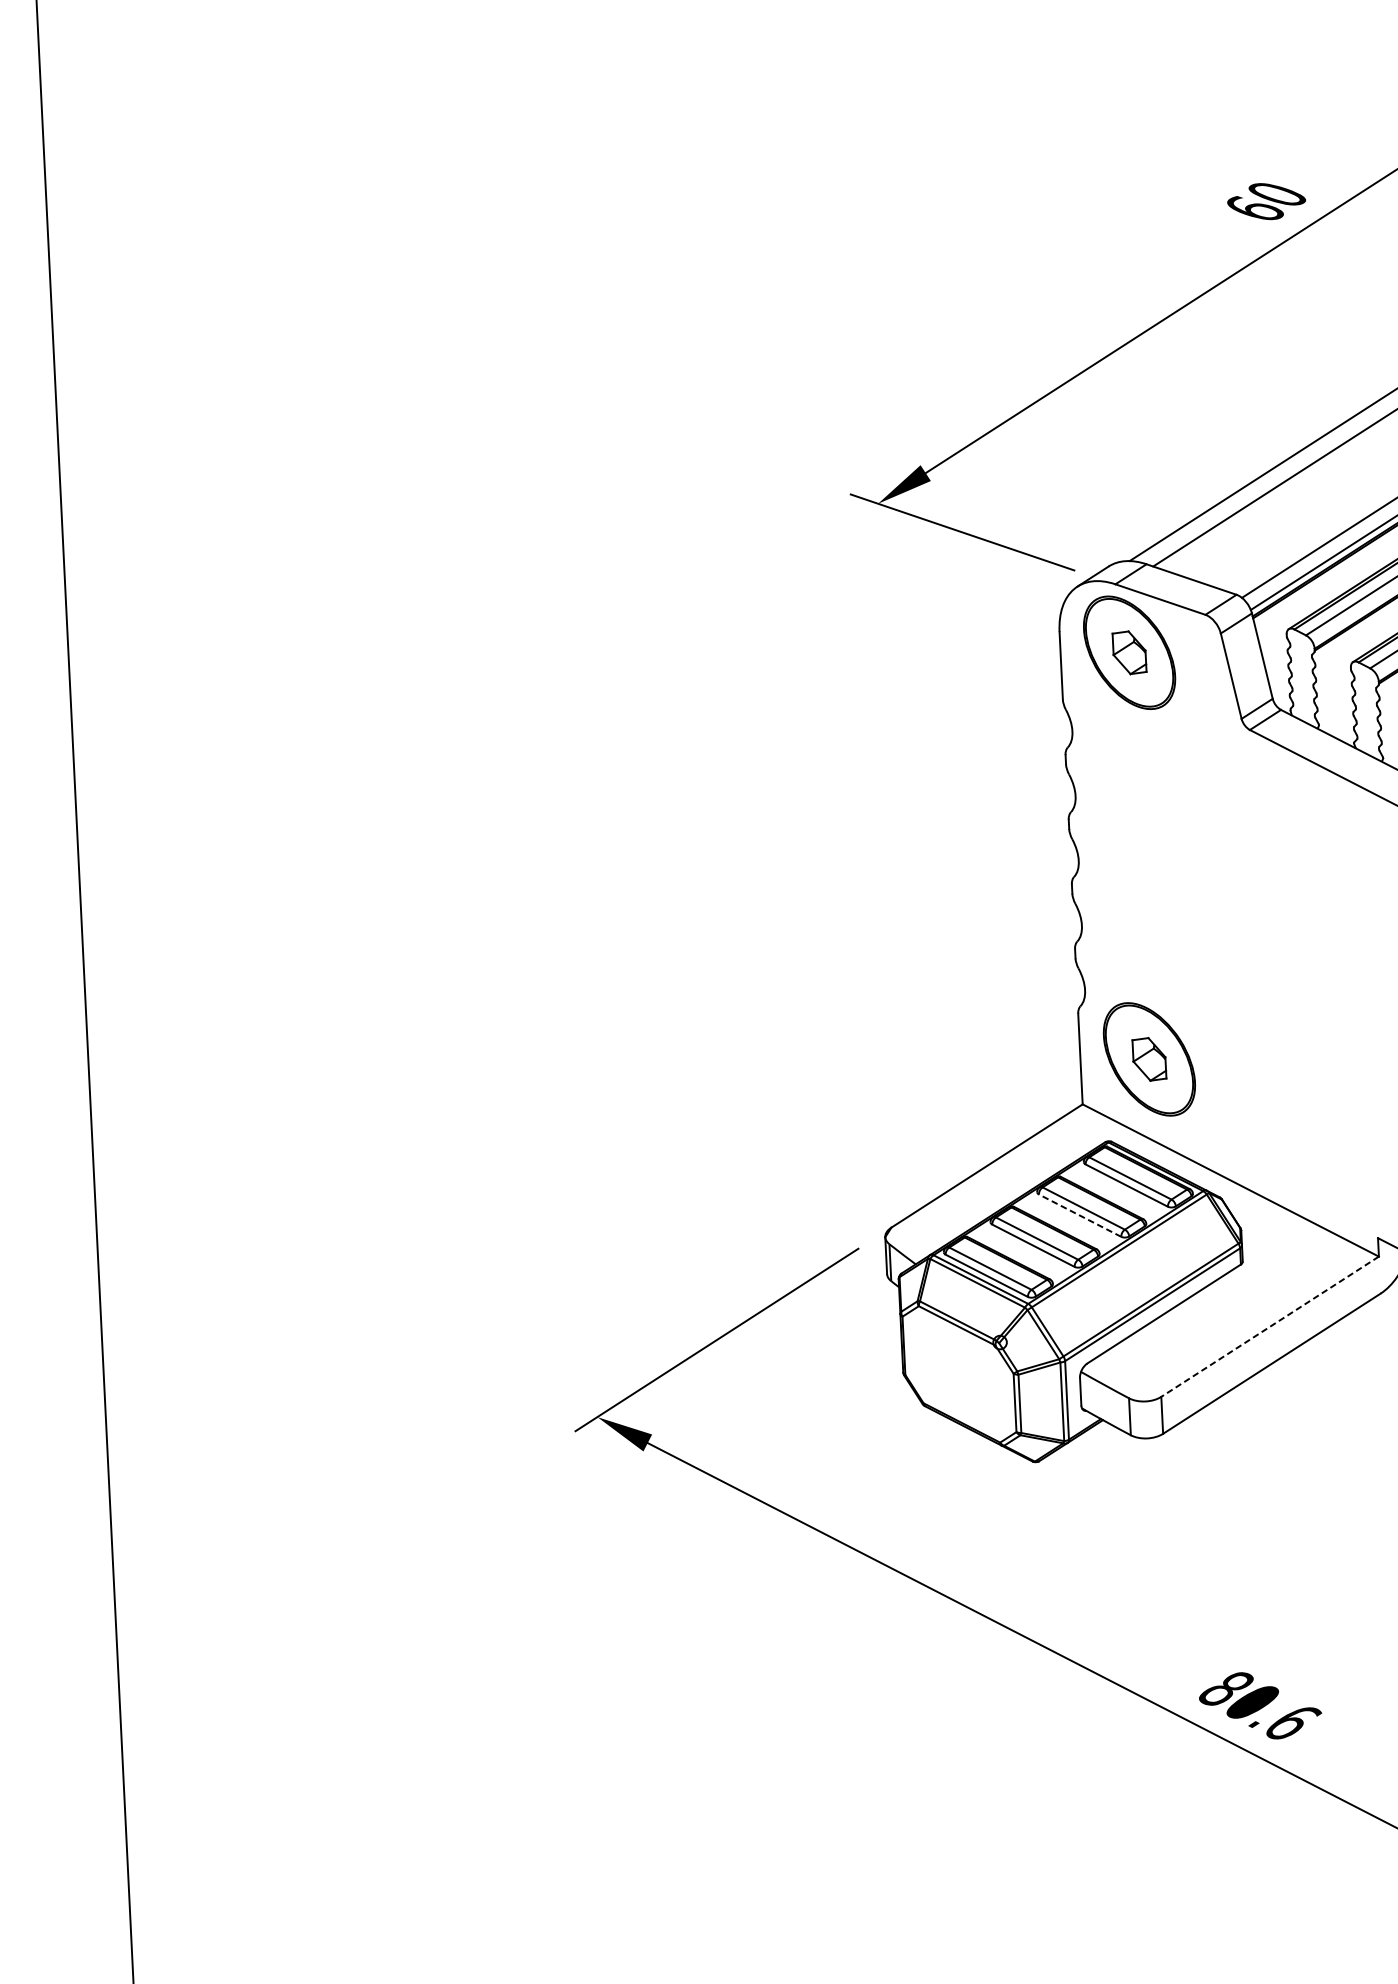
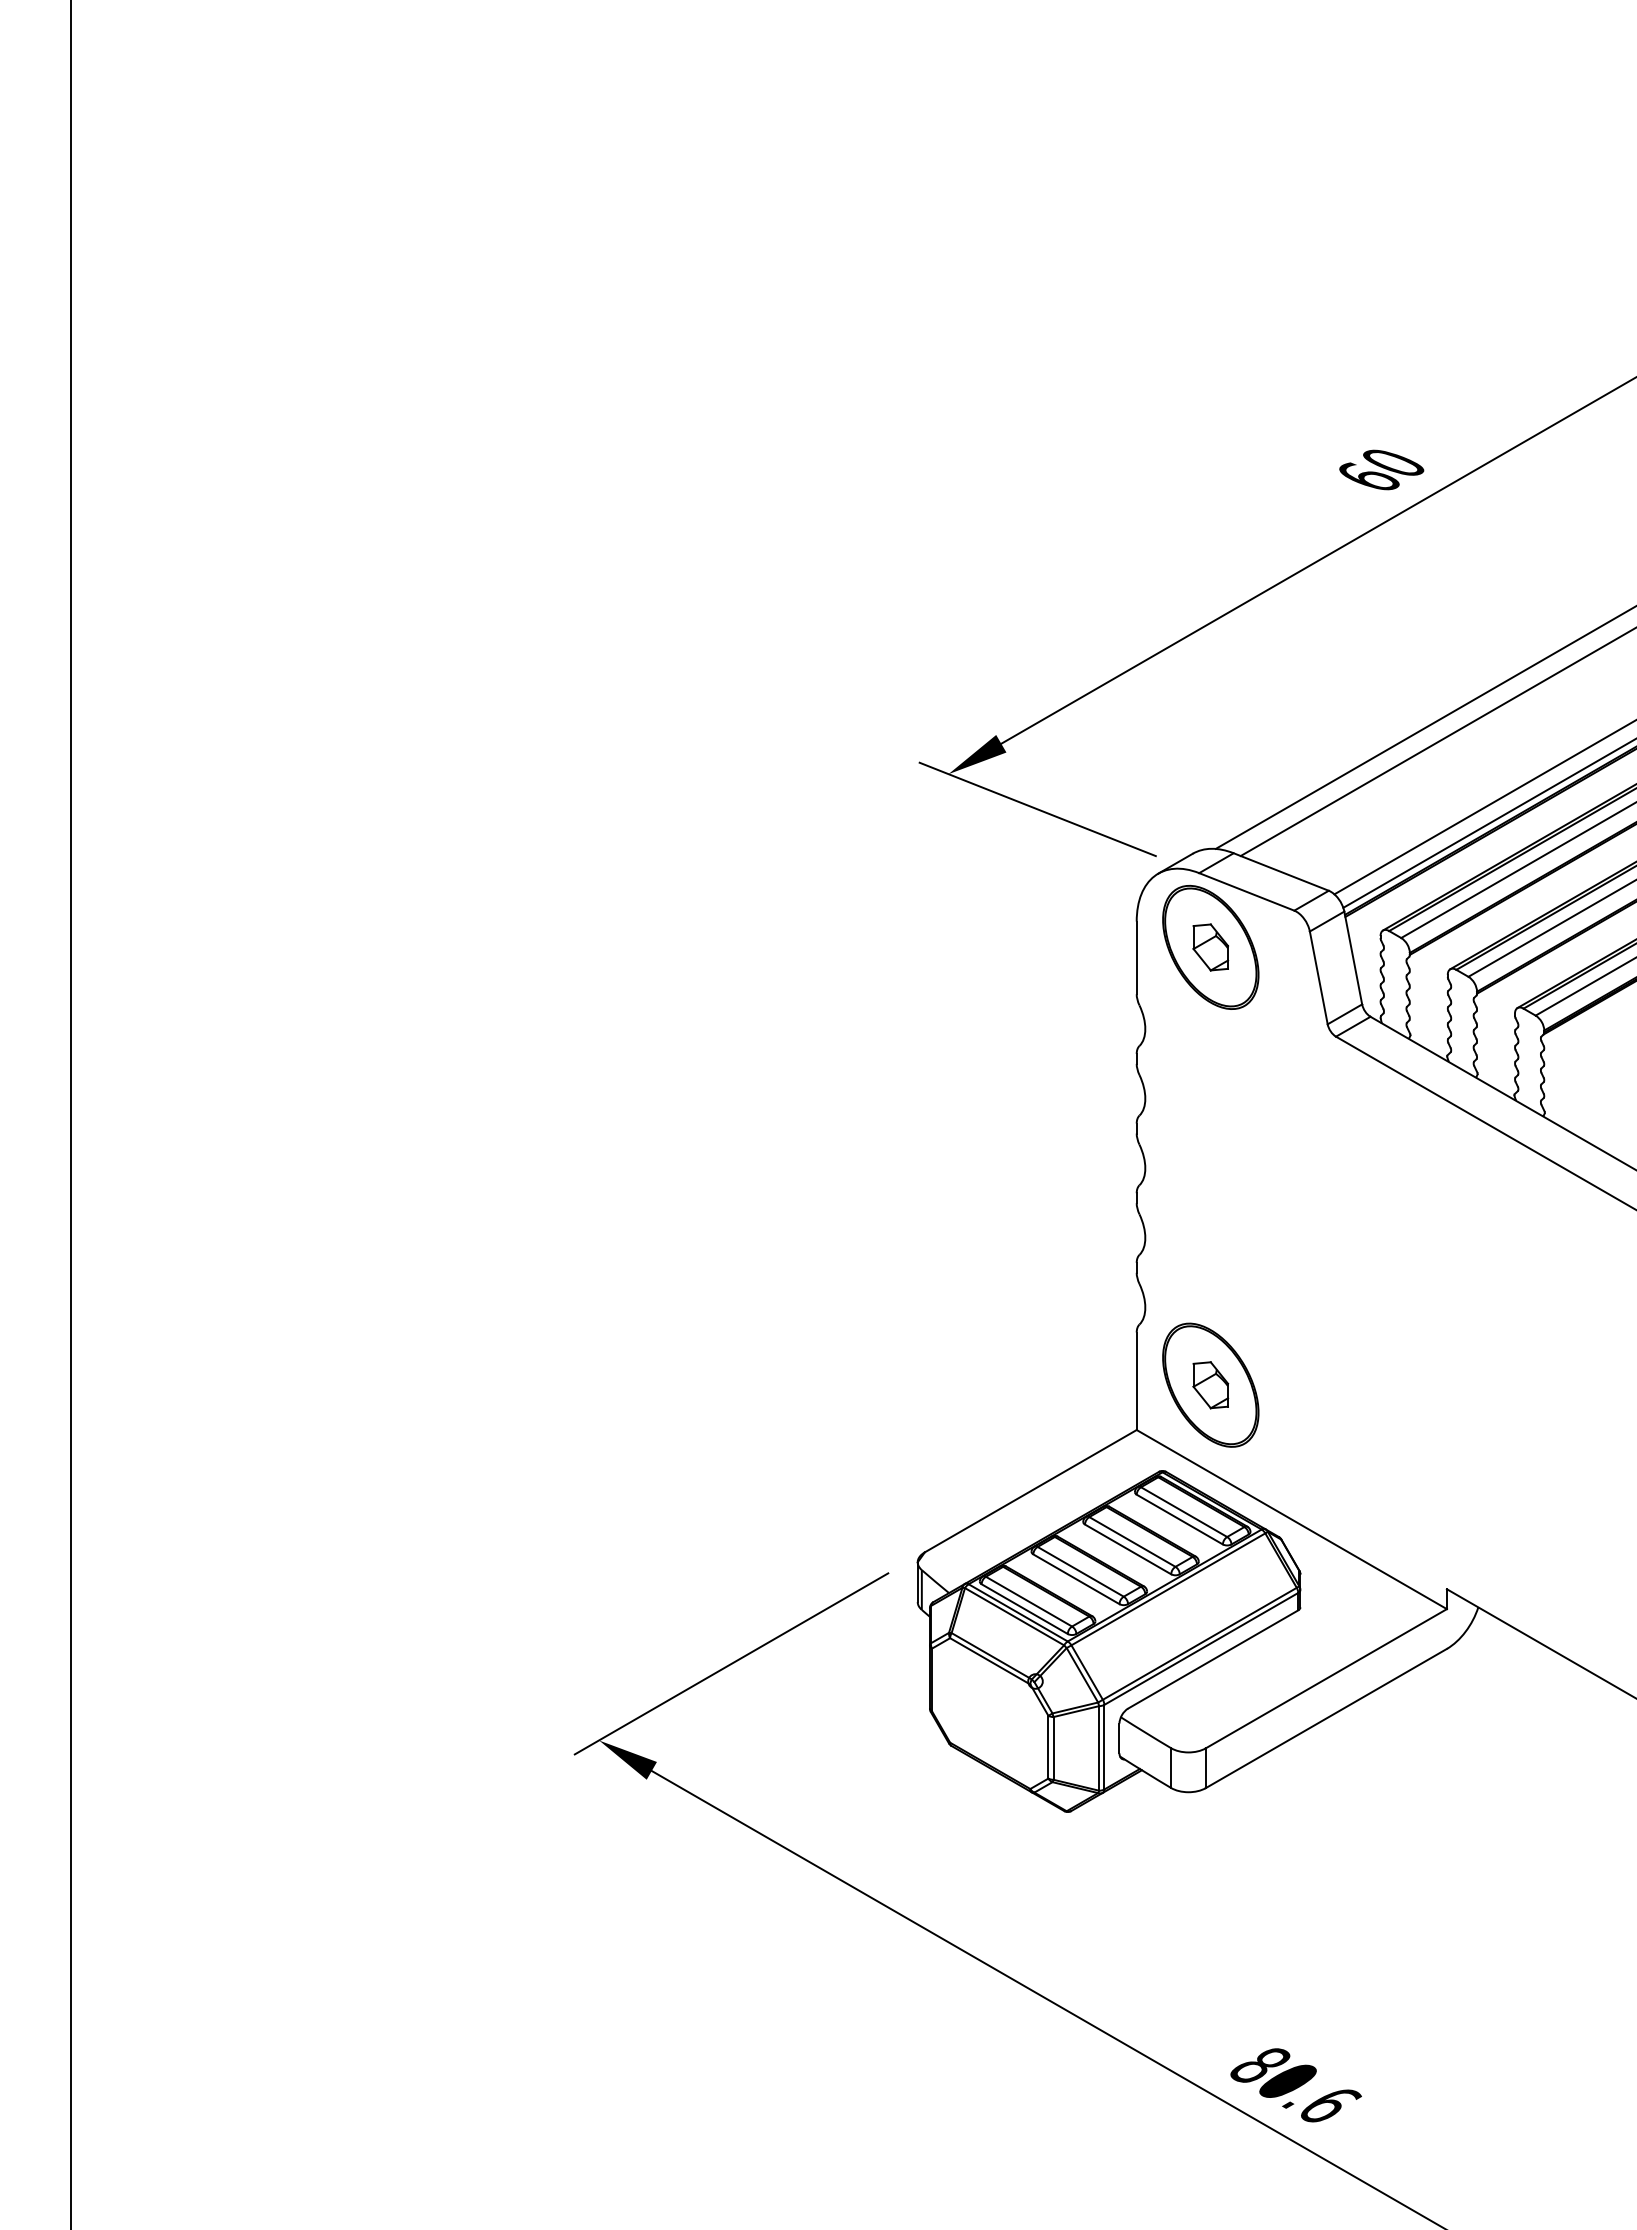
line: (1080, 1215) -> (1128, 1549), dashed -> solid
line: (1269, 1326) -> (1325, 1678), dashed -> solid

